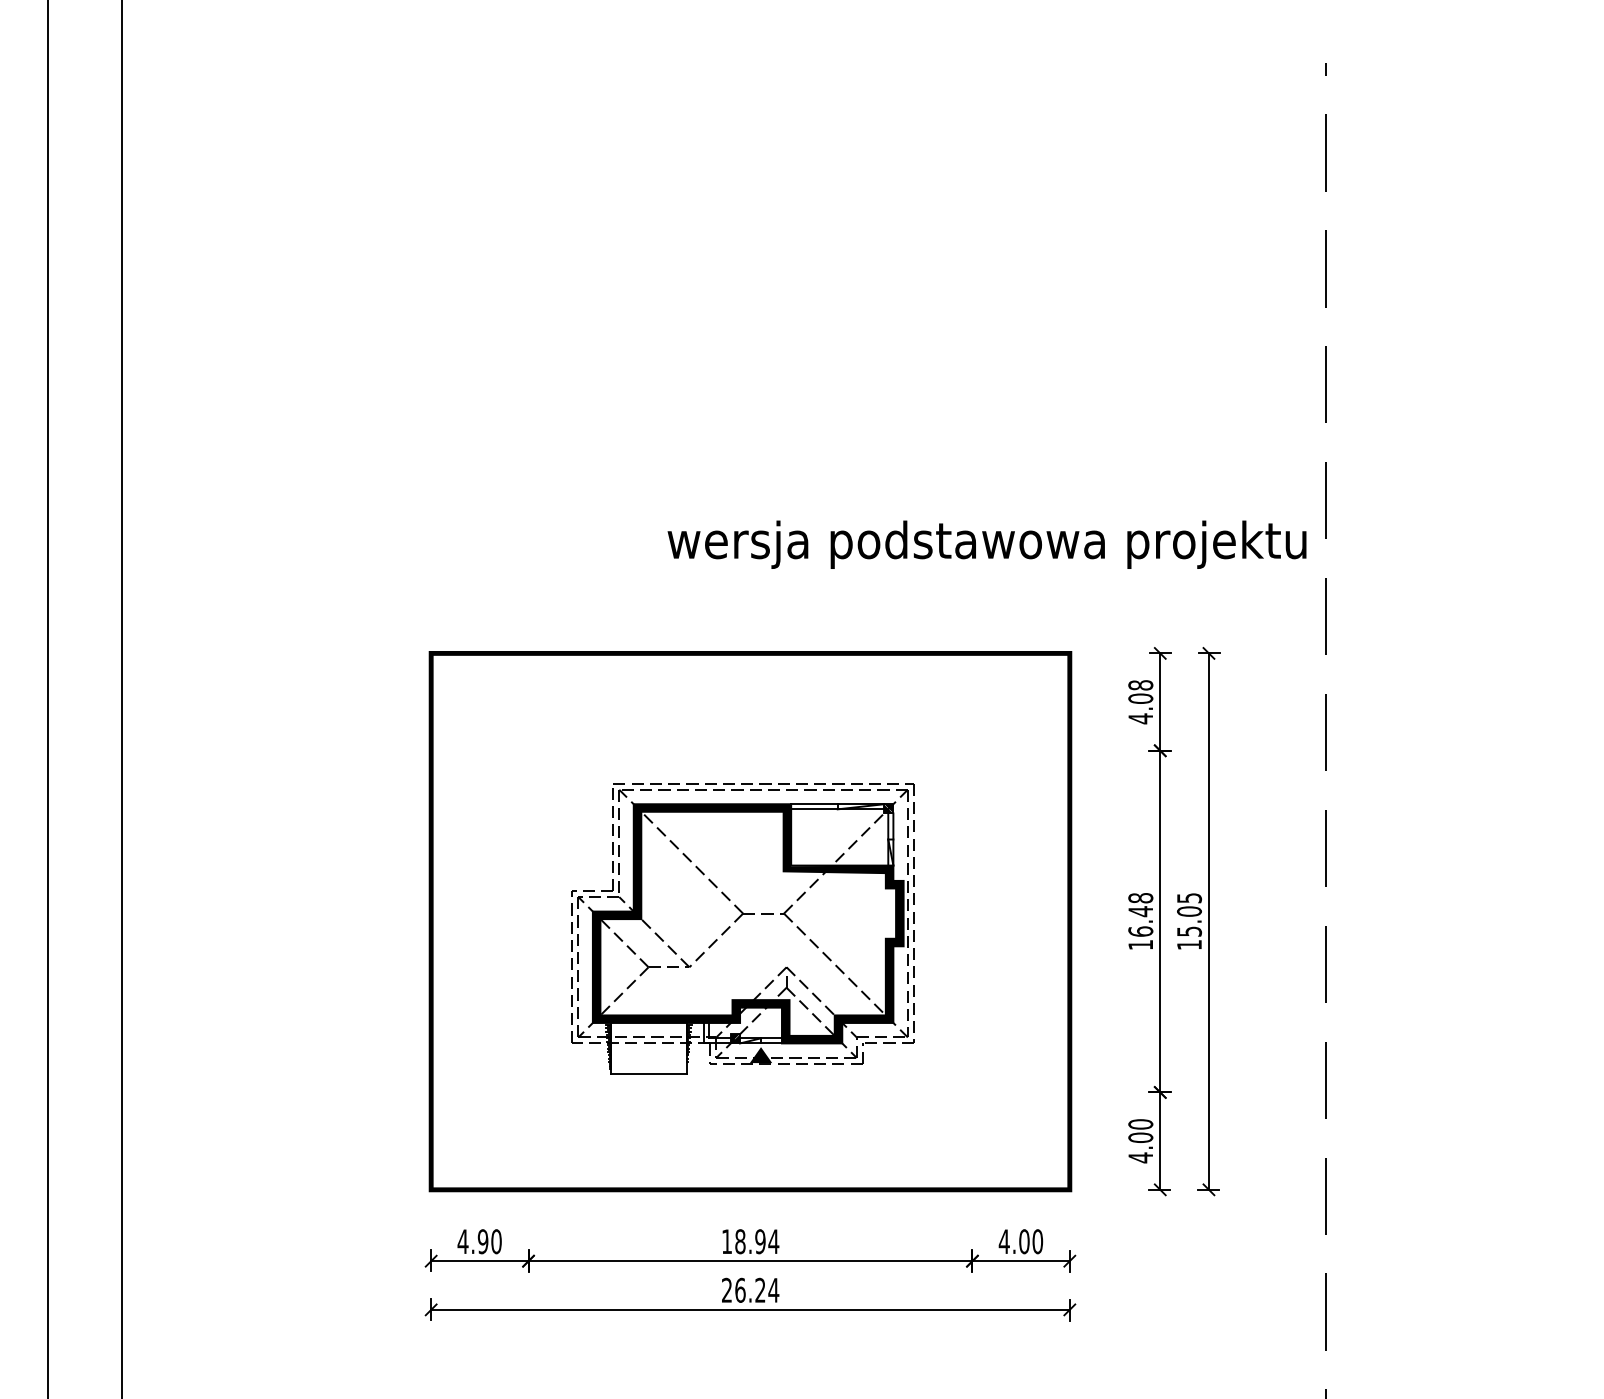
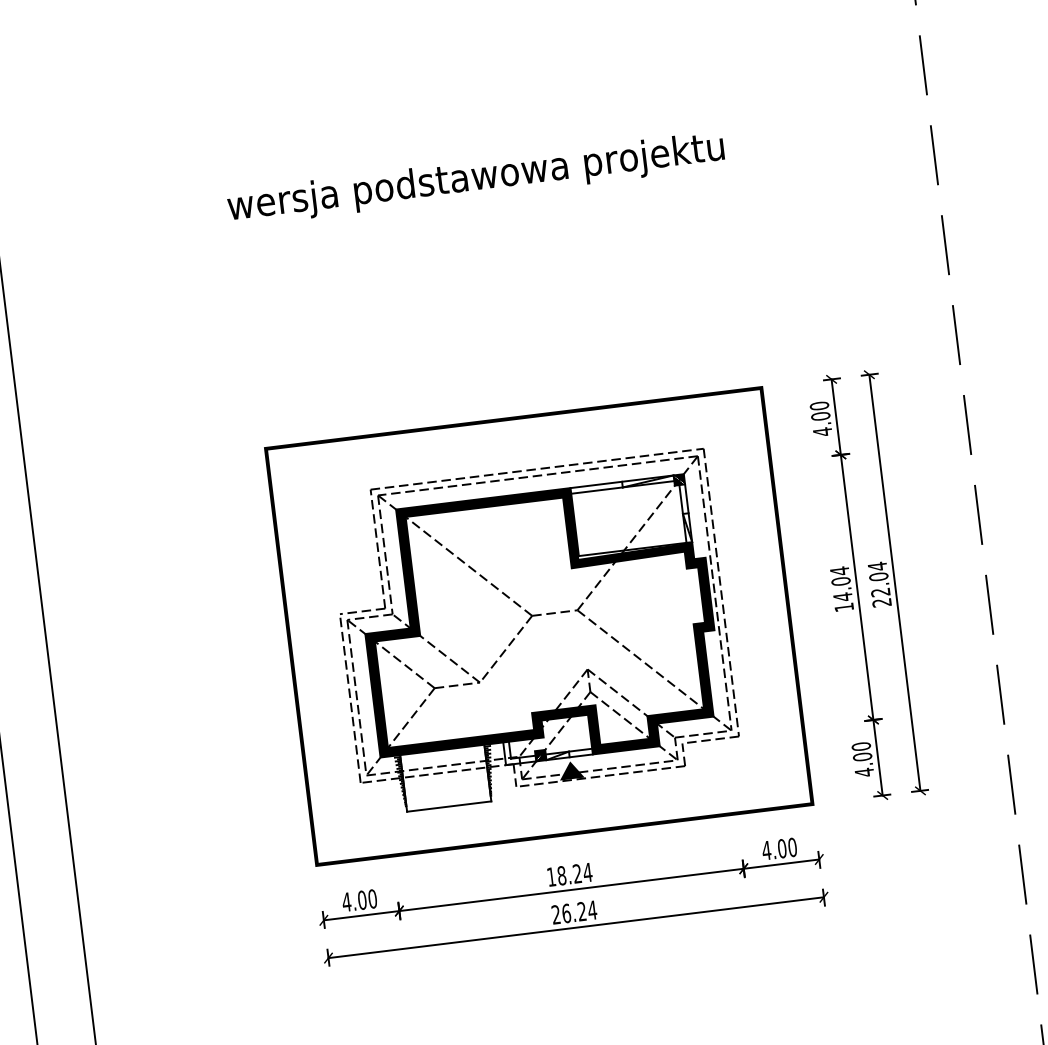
text: (986, 544) -> (475, 179), moved
text: (1140, 685) -> (819, 406), 4.08 -> 4.00
text: (1140, 914) -> (841, 583), 16.48 -> 14.04
text: (1189, 921) -> (879, 584), 15.05 -> 22.04
part: (742, 928) -> (533, 632), size x1.43
text: (482, 1241) -> (361, 900), 4.90 -> 4.00
text: (760, 1241) -> (577, 873), 18.94 -> 18.24

